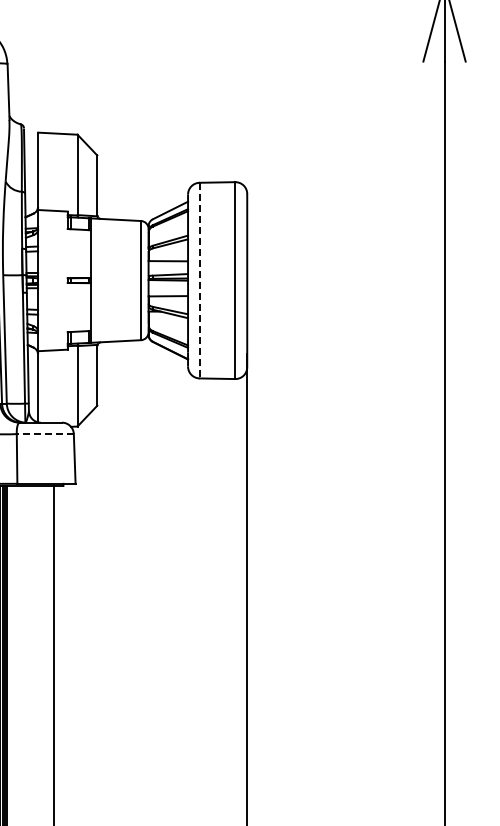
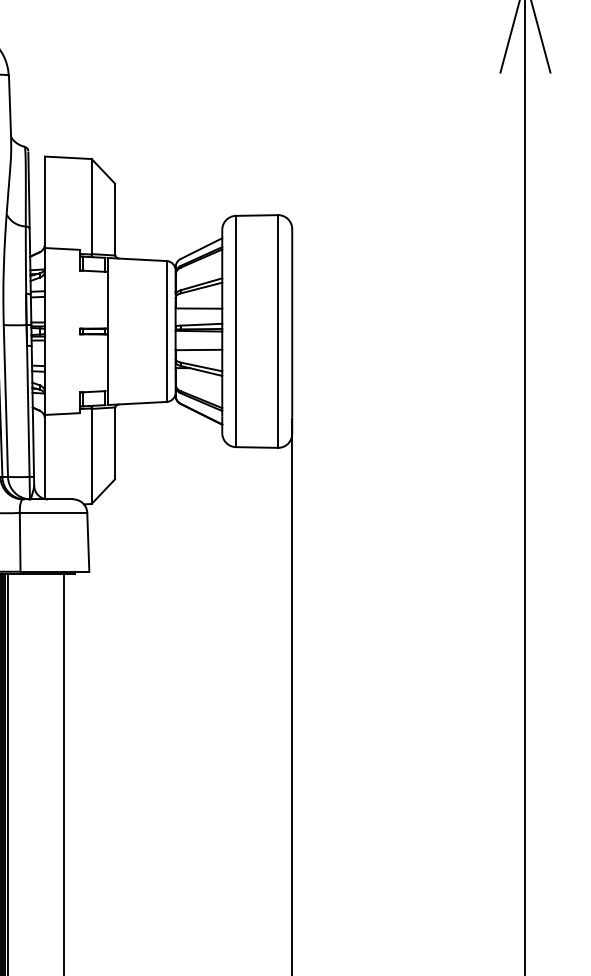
line: (199, 280) -> (235, 331), dashed -> solid
line: (45, 434) -> (53, 513), dashed -> solid

